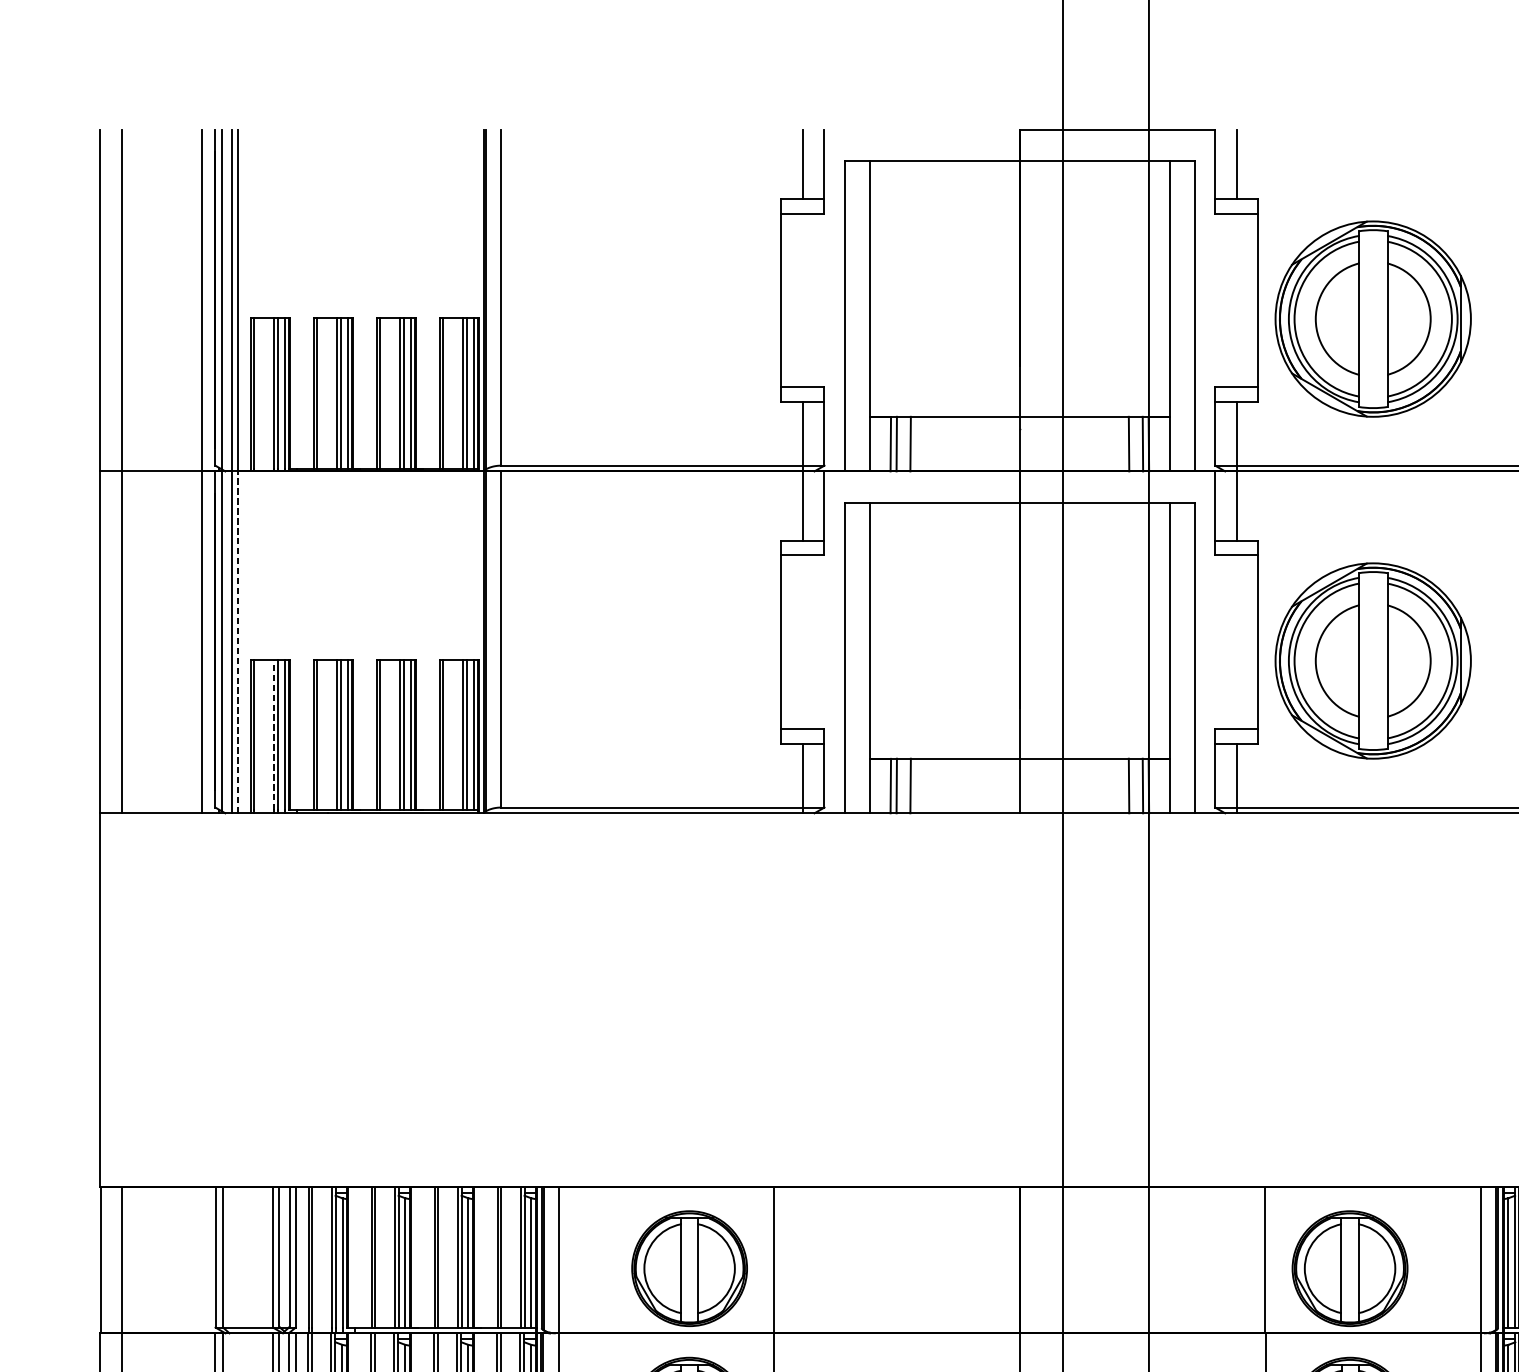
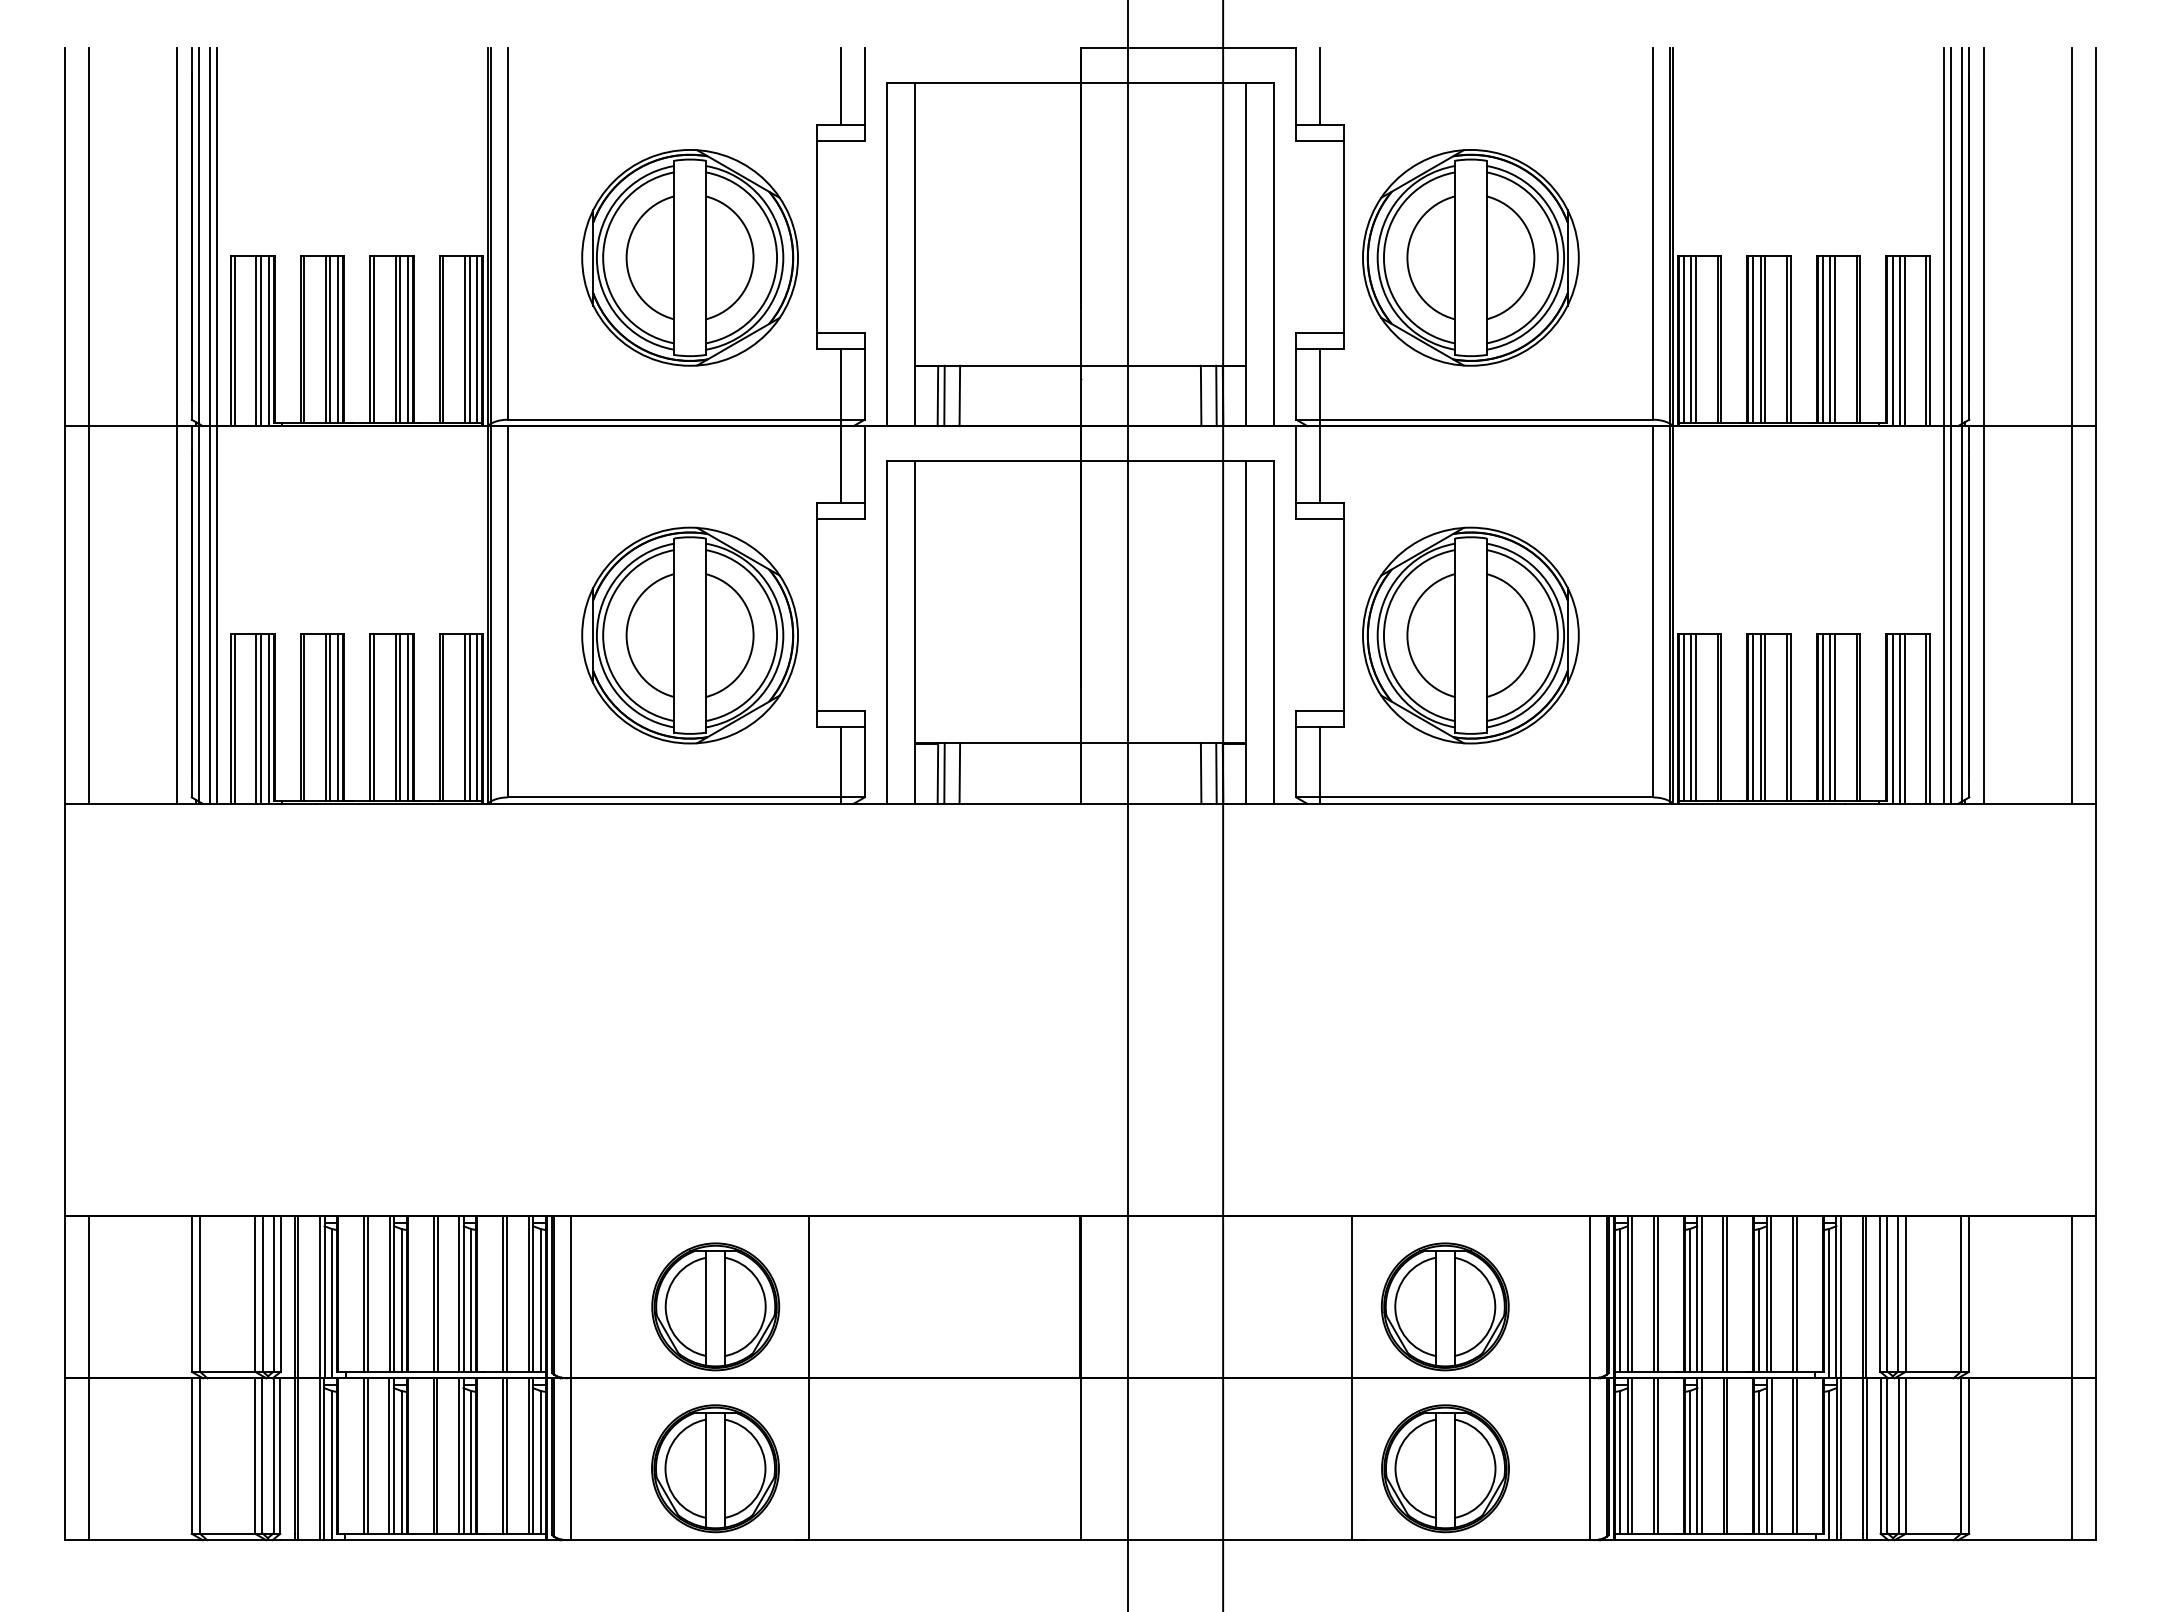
part: (665, 318) -> (689, 257), added
line: (237, 641) -> (216, 614), dashed -> solid
part: (665, 660) -> (689, 635), added
line: (273, 734) -> (256, 716), dashed -> solid

